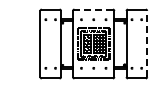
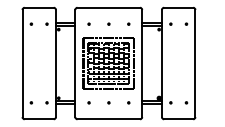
line: (93, 9) -> (108, 7), dashed -> solid
line: (147, 43) -> (195, 62), dashed -> solid

